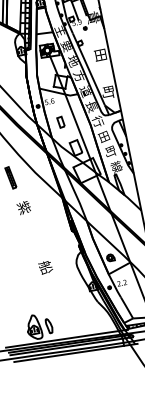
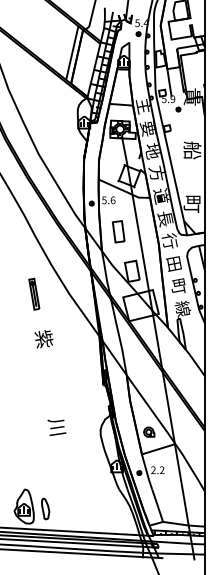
text: (100, 55) -> (192, 150), 田 -> 船
part: (60, 122) -> (118, 231), size x1.43
text: (46, 267) -> (57, 427), 船 -> 川

